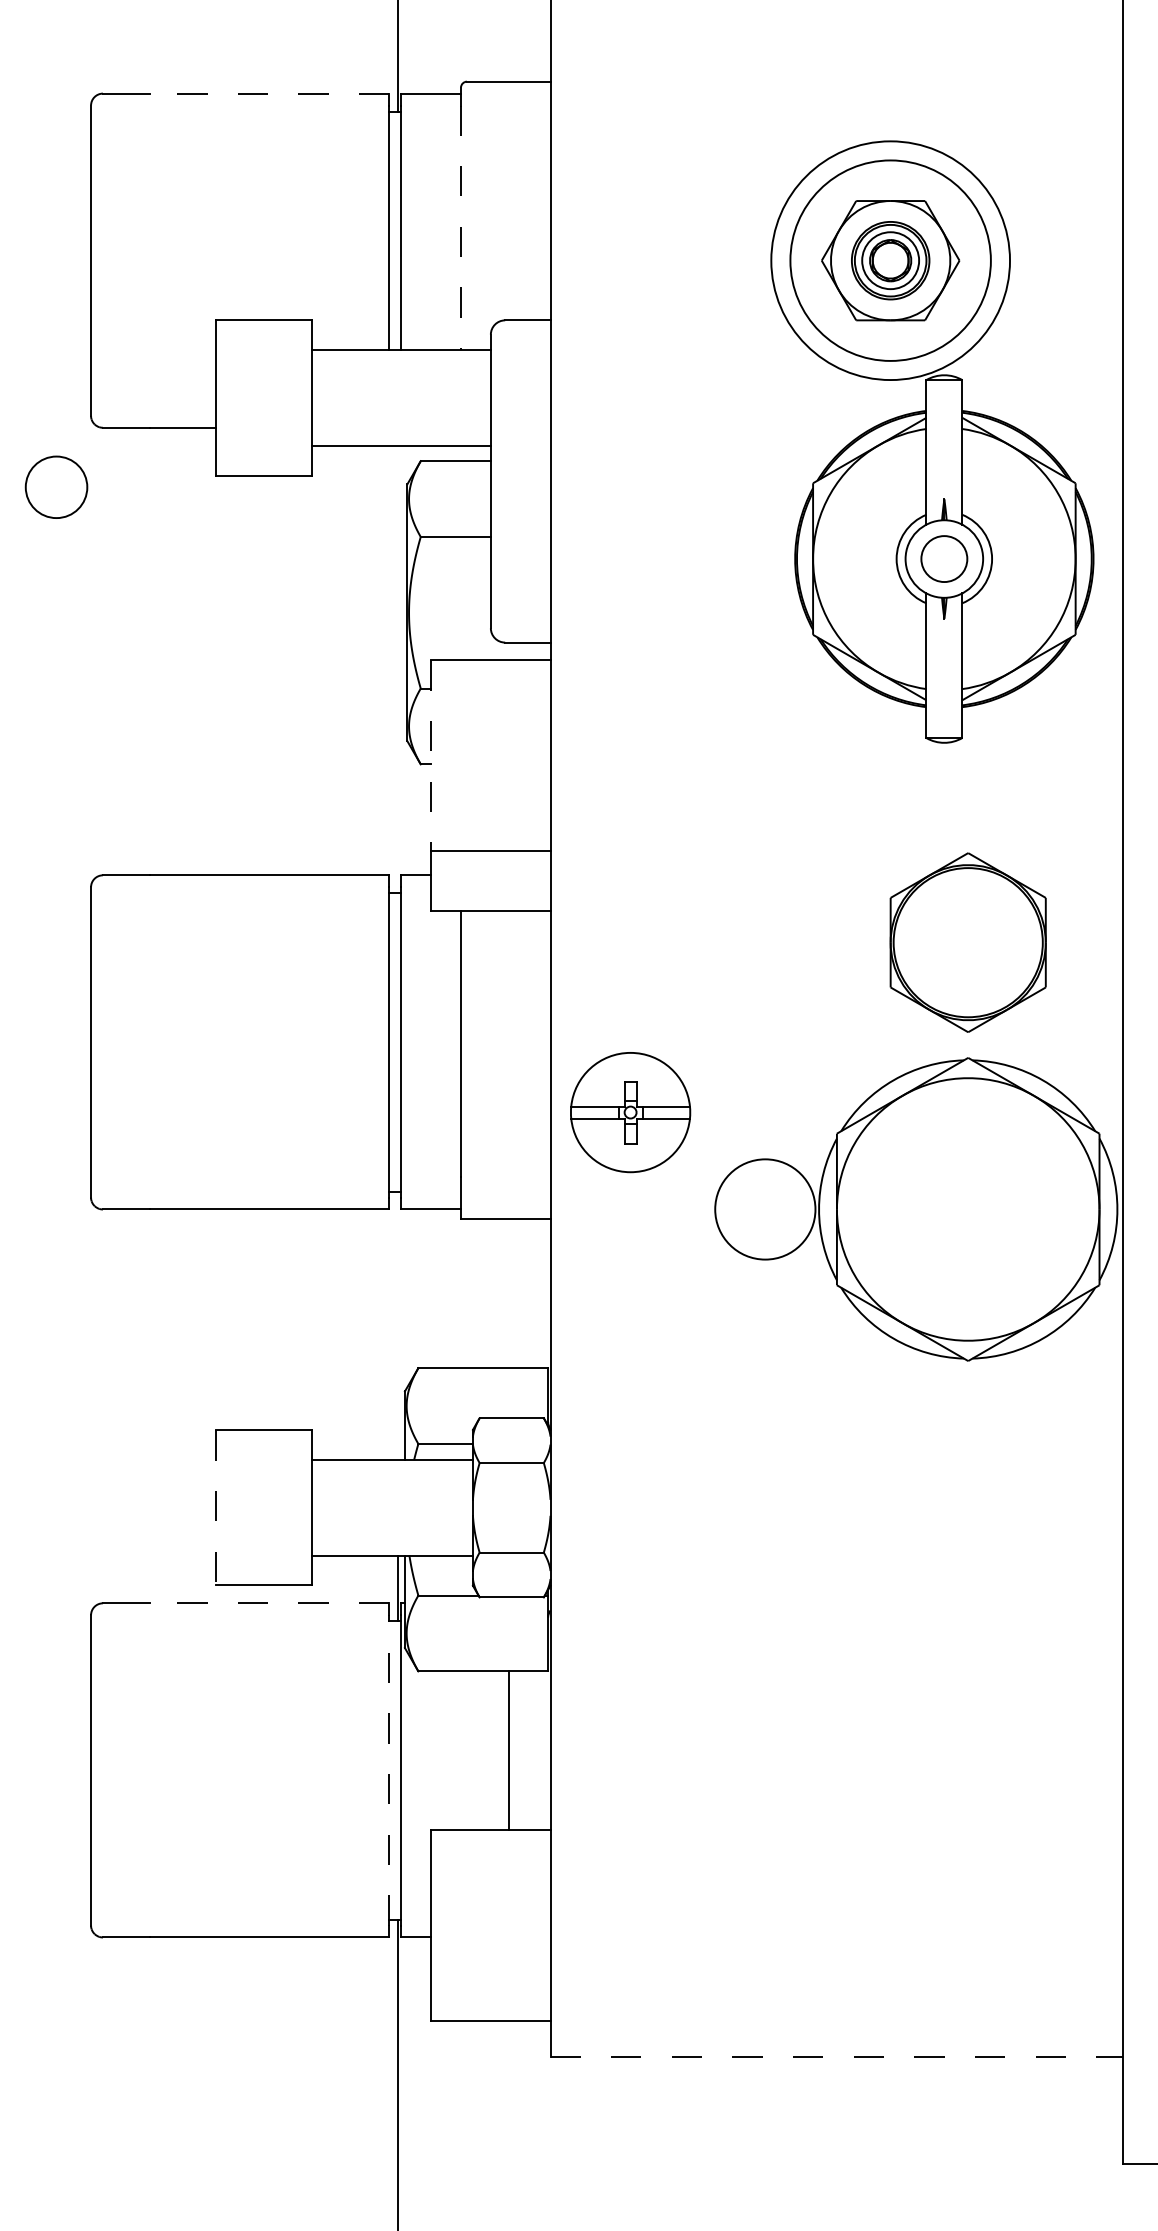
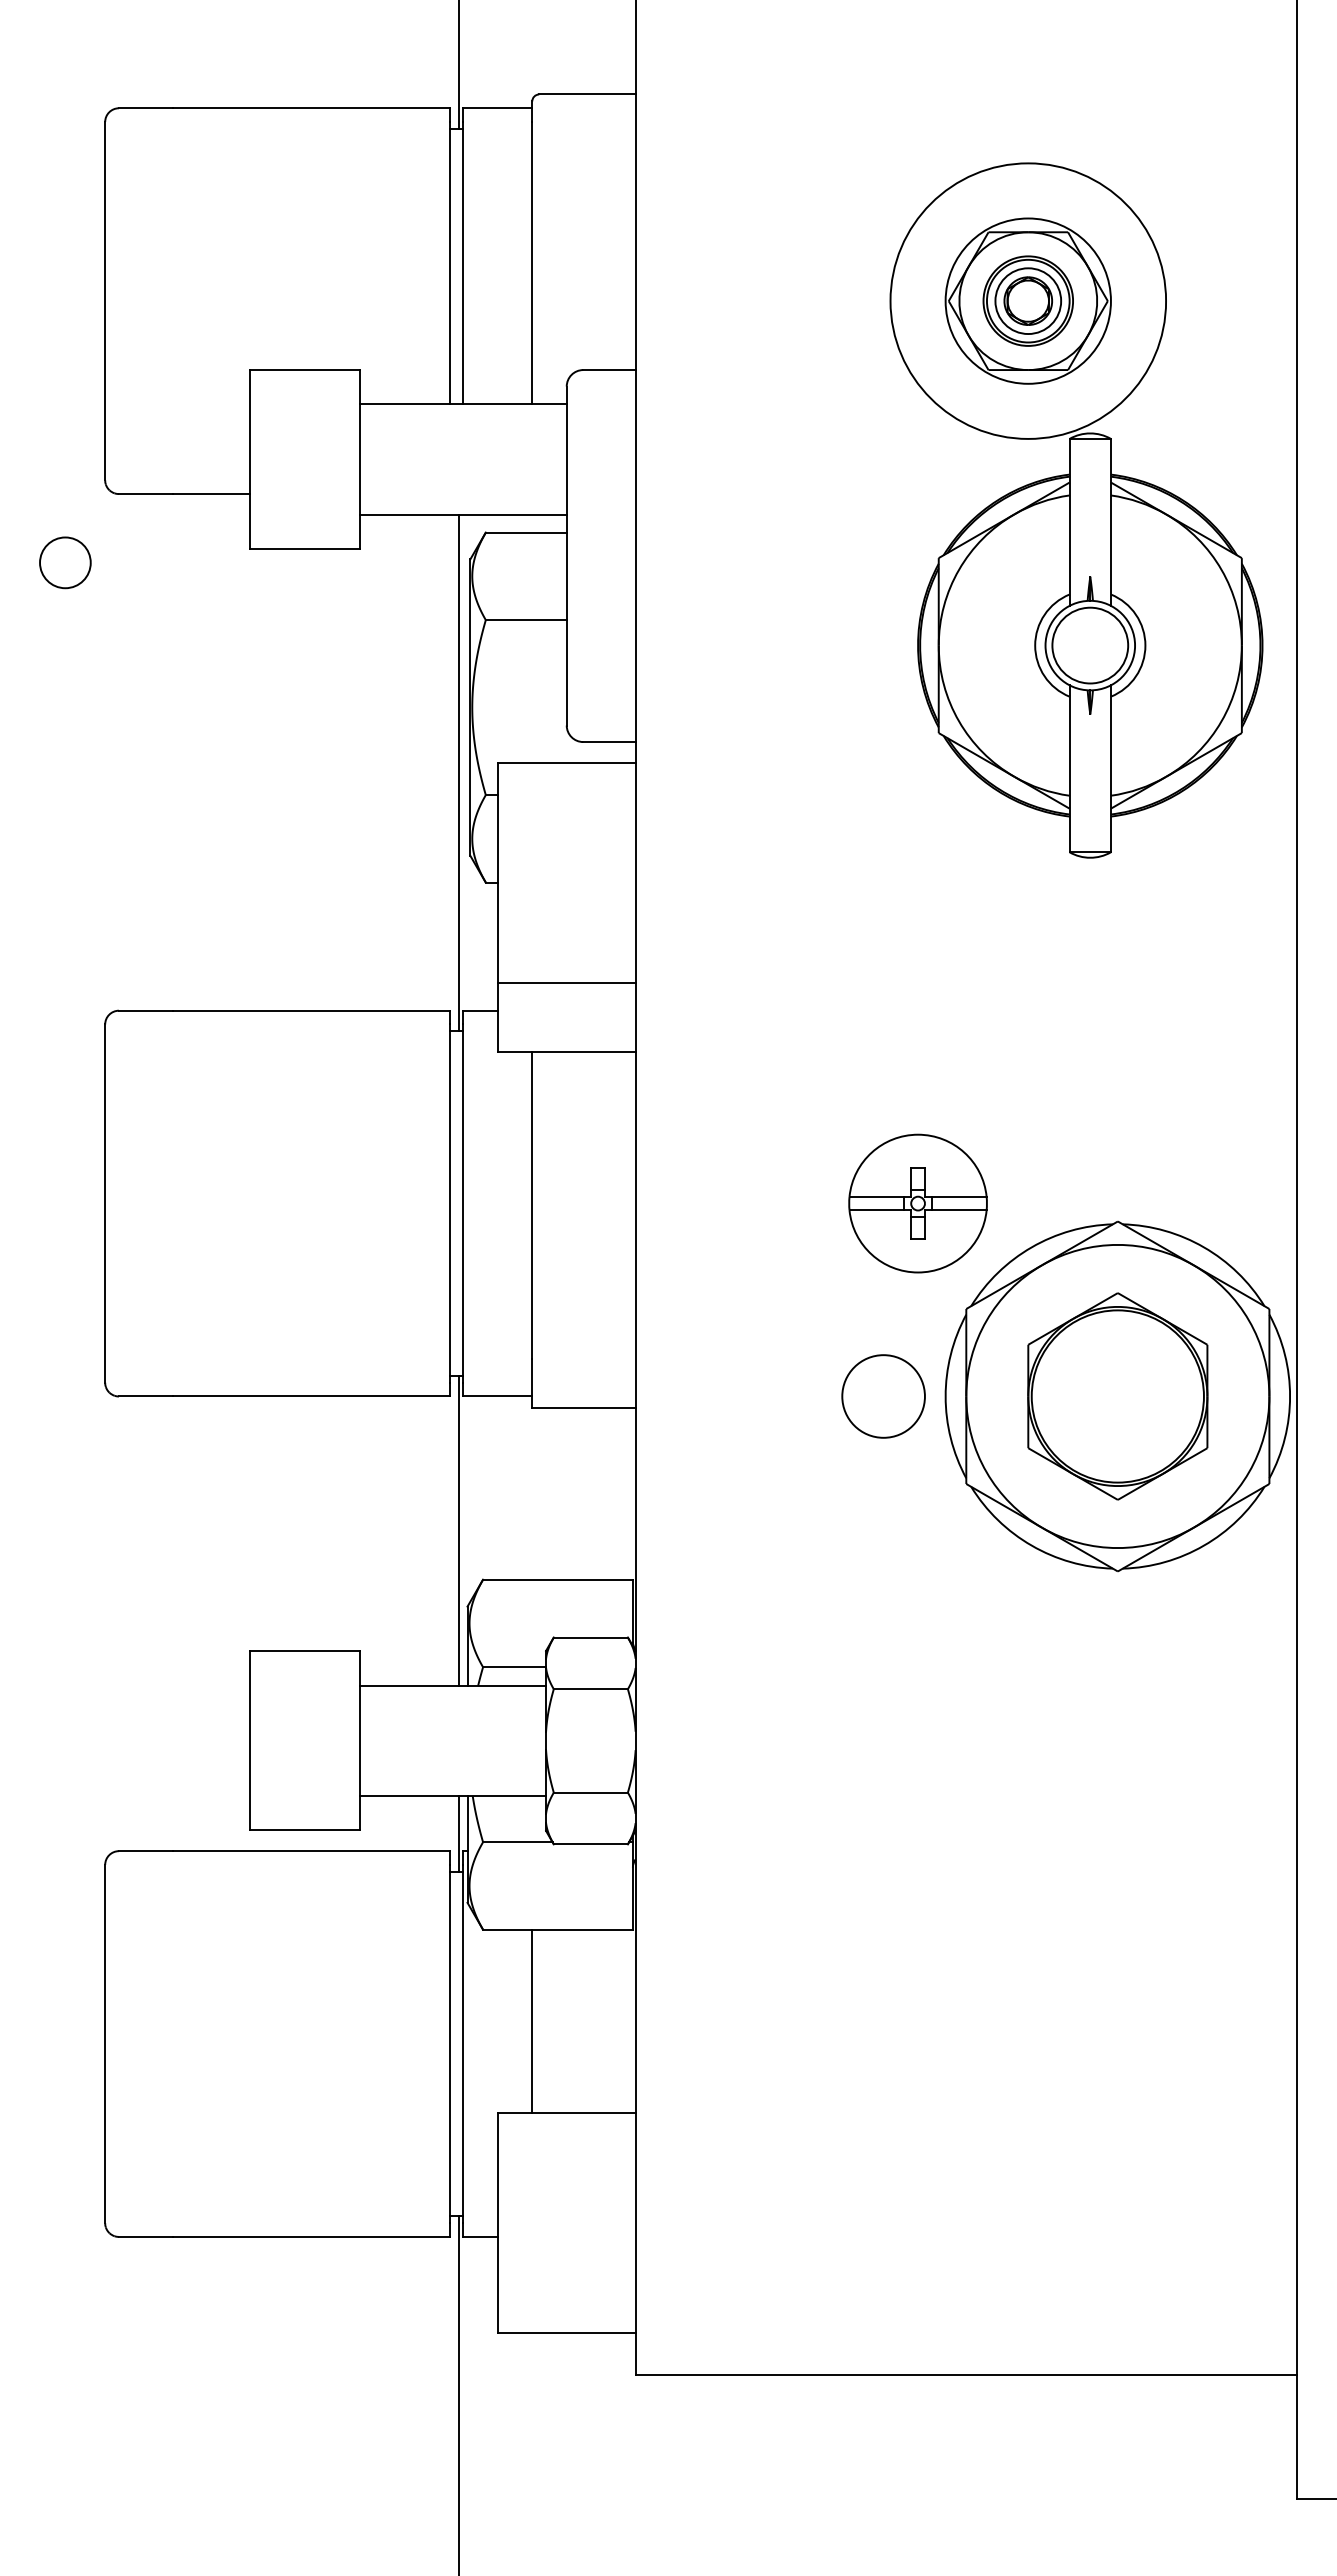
line: (268, 93) -> (310, 108), dashed -> solid
line: (461, 228) -> (532, 263), dashed -> solid
circle: (889, 260) -> (1027, 300), size x0.71
circle: (56, 487) -> (65, 562), size x0.71
circle: (944, 558) -> (1090, 645), size x1.43
line: (397, 668) -> (459, 772), added
line: (430, 756) -> (497, 873), dashed -> solid
part: (967, 942) -> (1117, 1396), moved
part: (630, 1112) -> (917, 1203), moved
circle: (765, 1209) -> (883, 1396), size x0.71
line: (397, 1325) -> (459, 1530), added
line: (216, 1507) -> (249, 1740), dashed -> solid
line: (268, 1603) -> (310, 1851), dashed -> solid
line: (508, 1749) -> (532, 2020), moved
line: (389, 1769) -> (449, 2043), dashed -> solid
line: (837, 2056) -> (966, 2374), dashed -> solid

